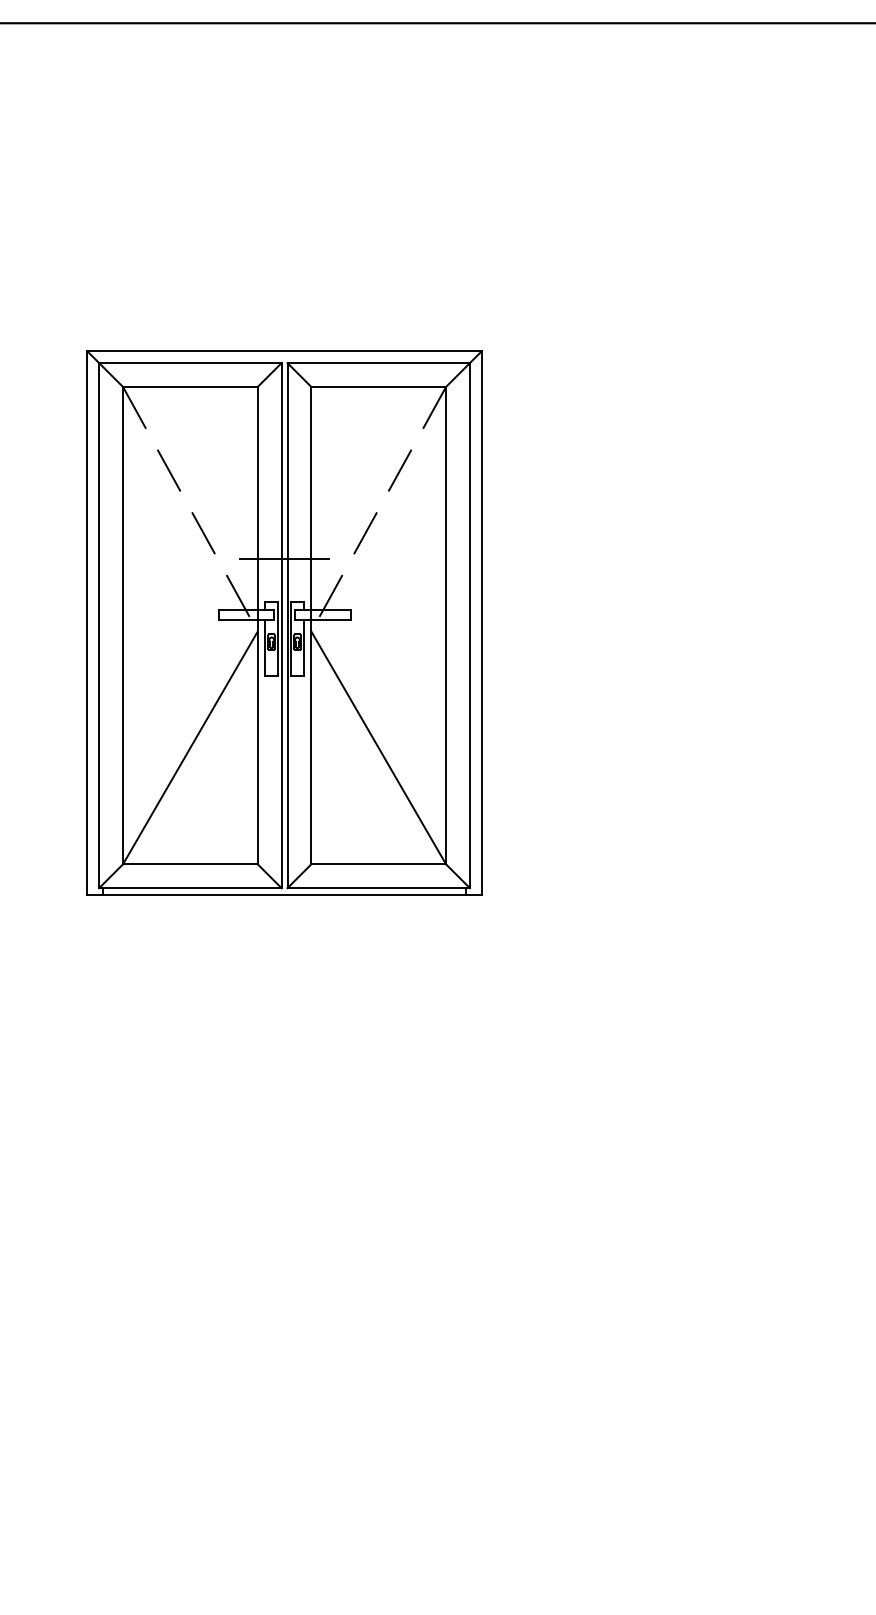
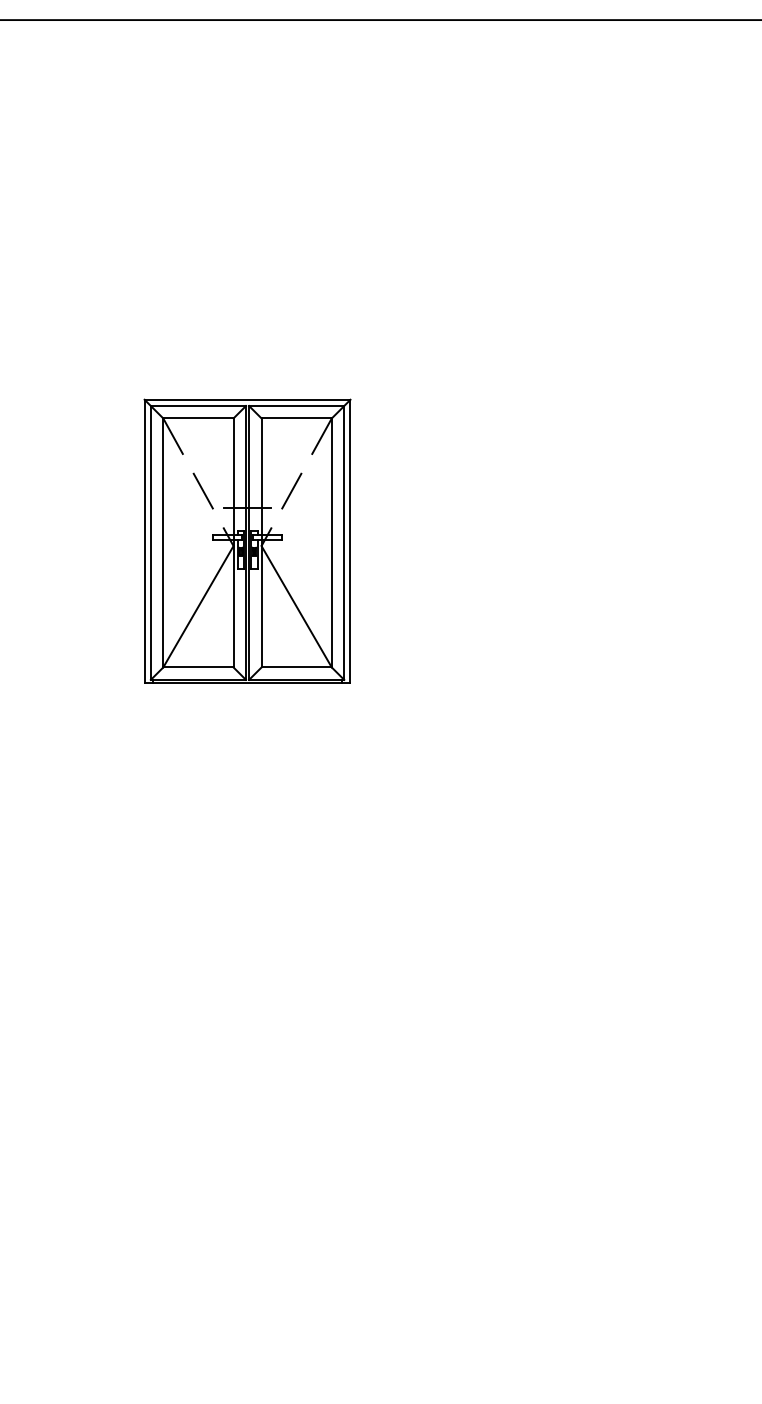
part: (284, 622) -> (247, 541), size x0.6

